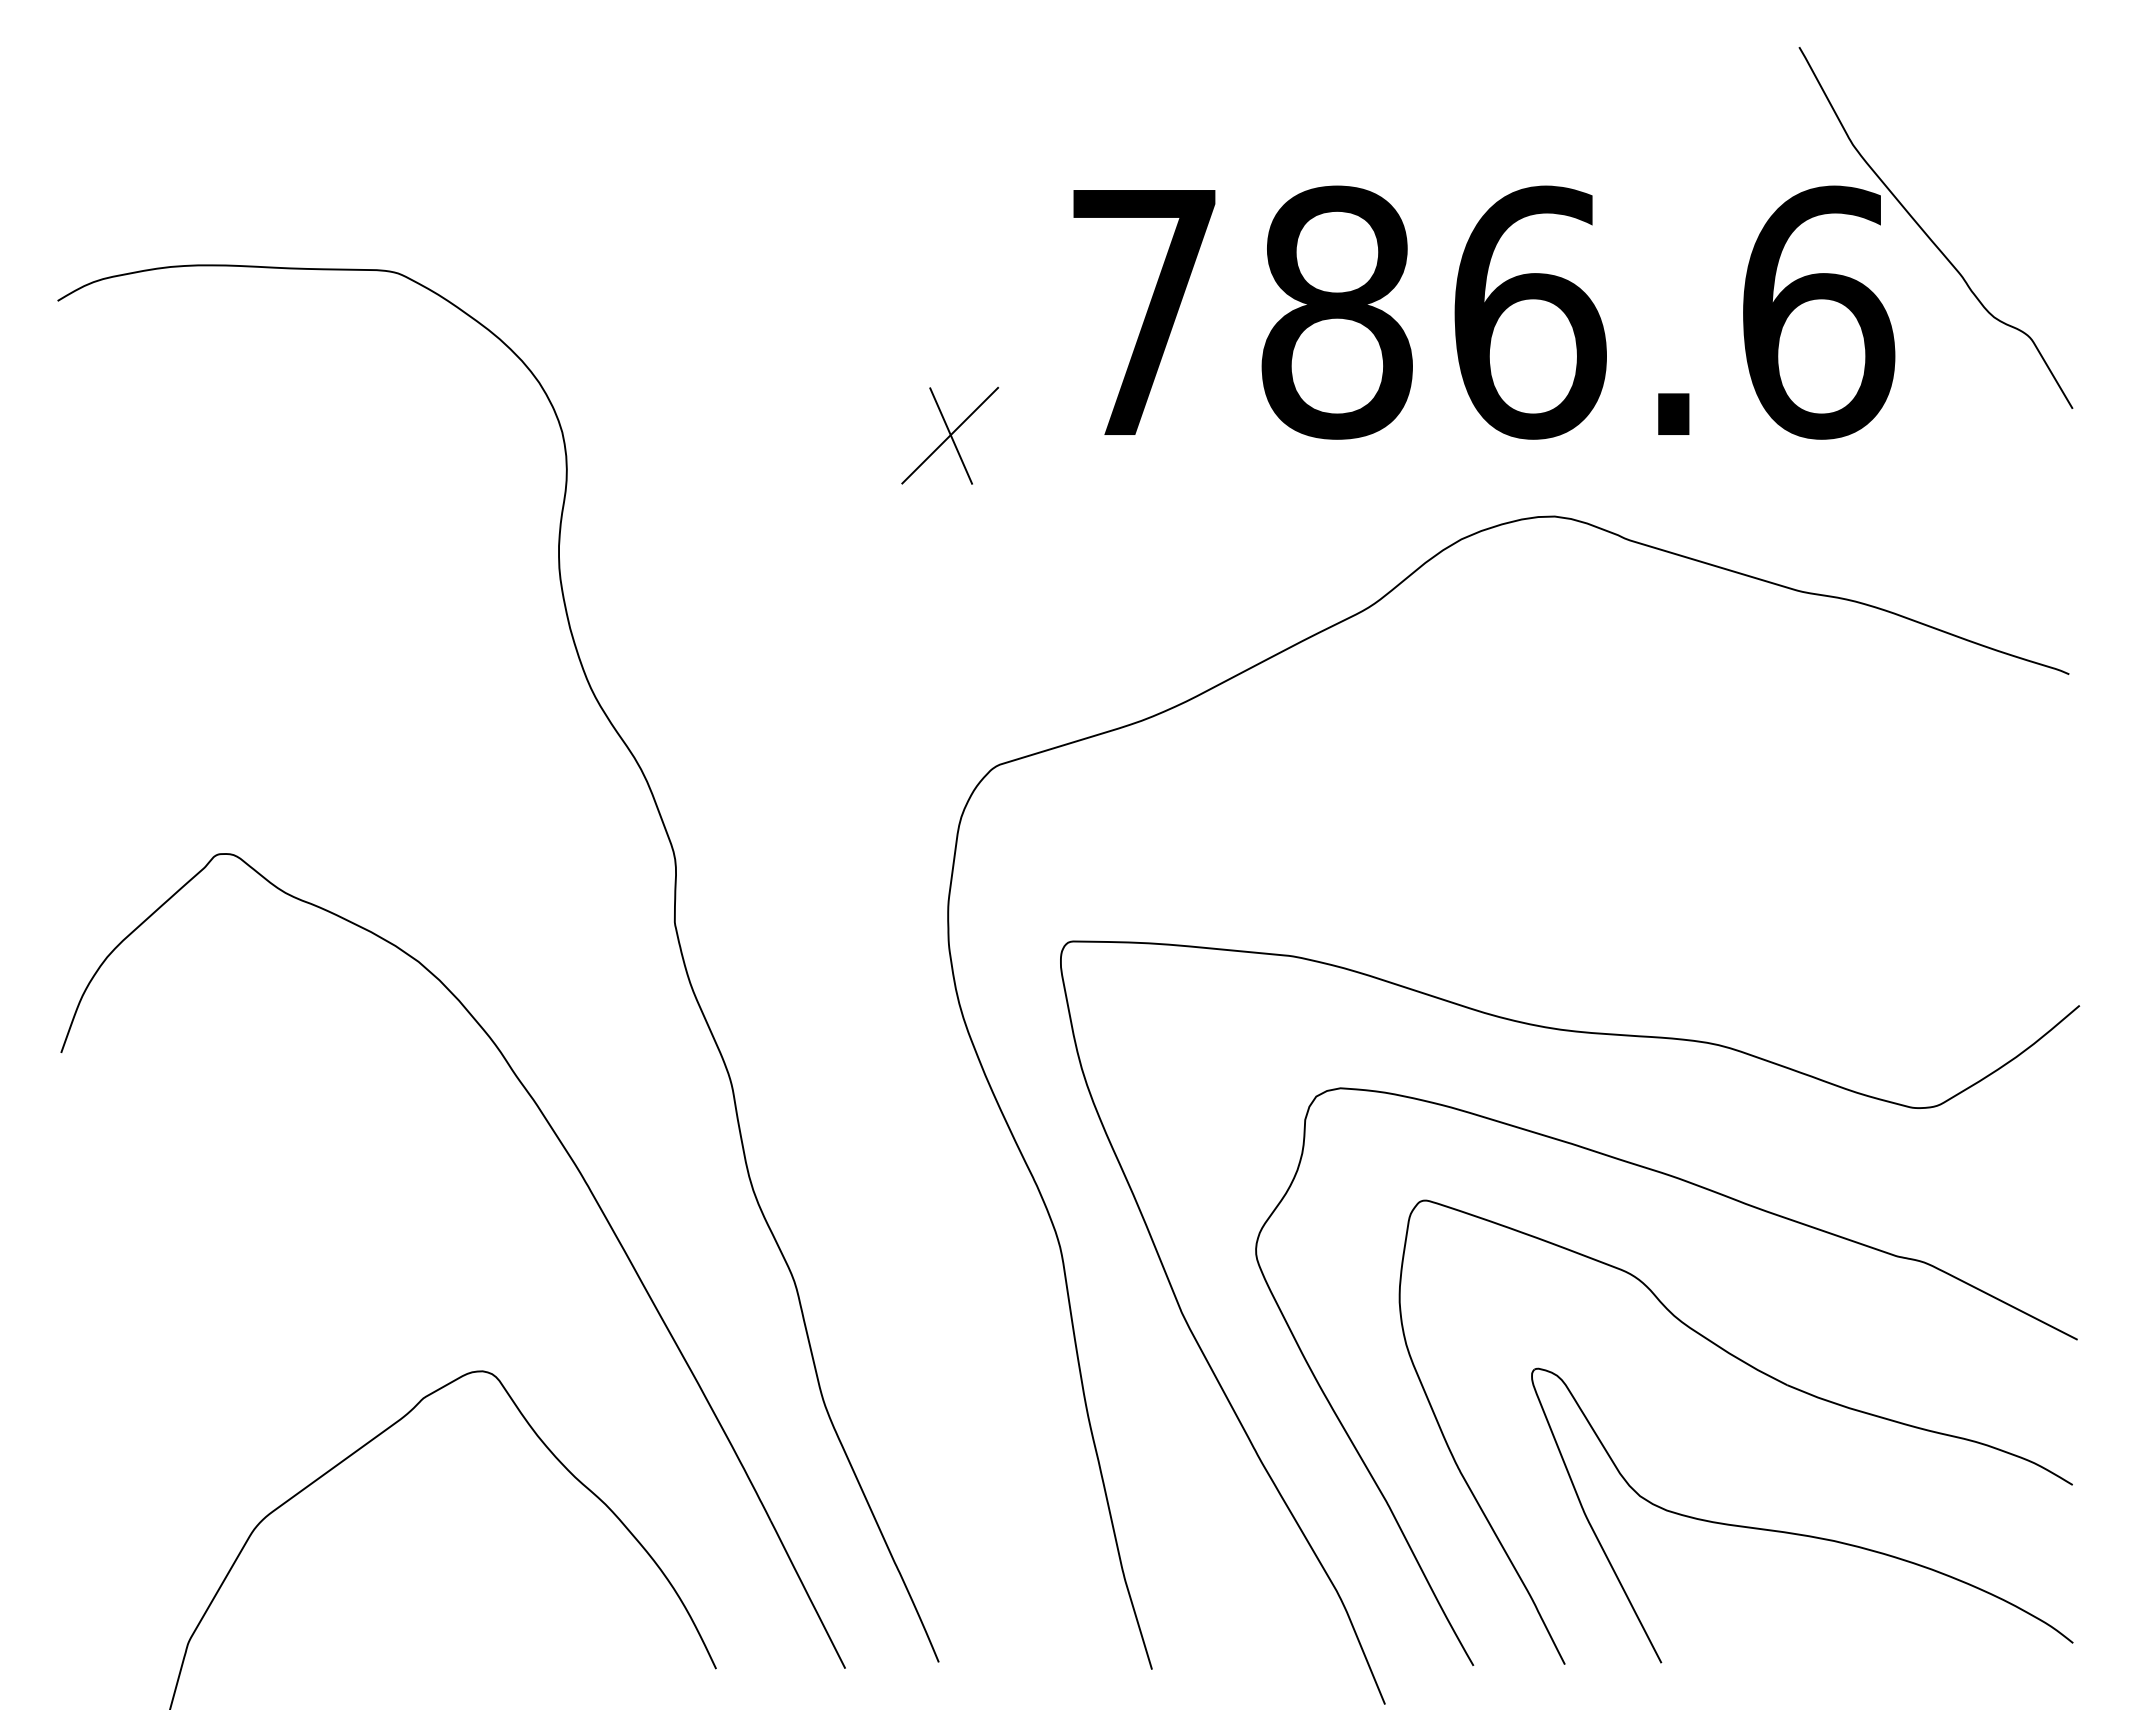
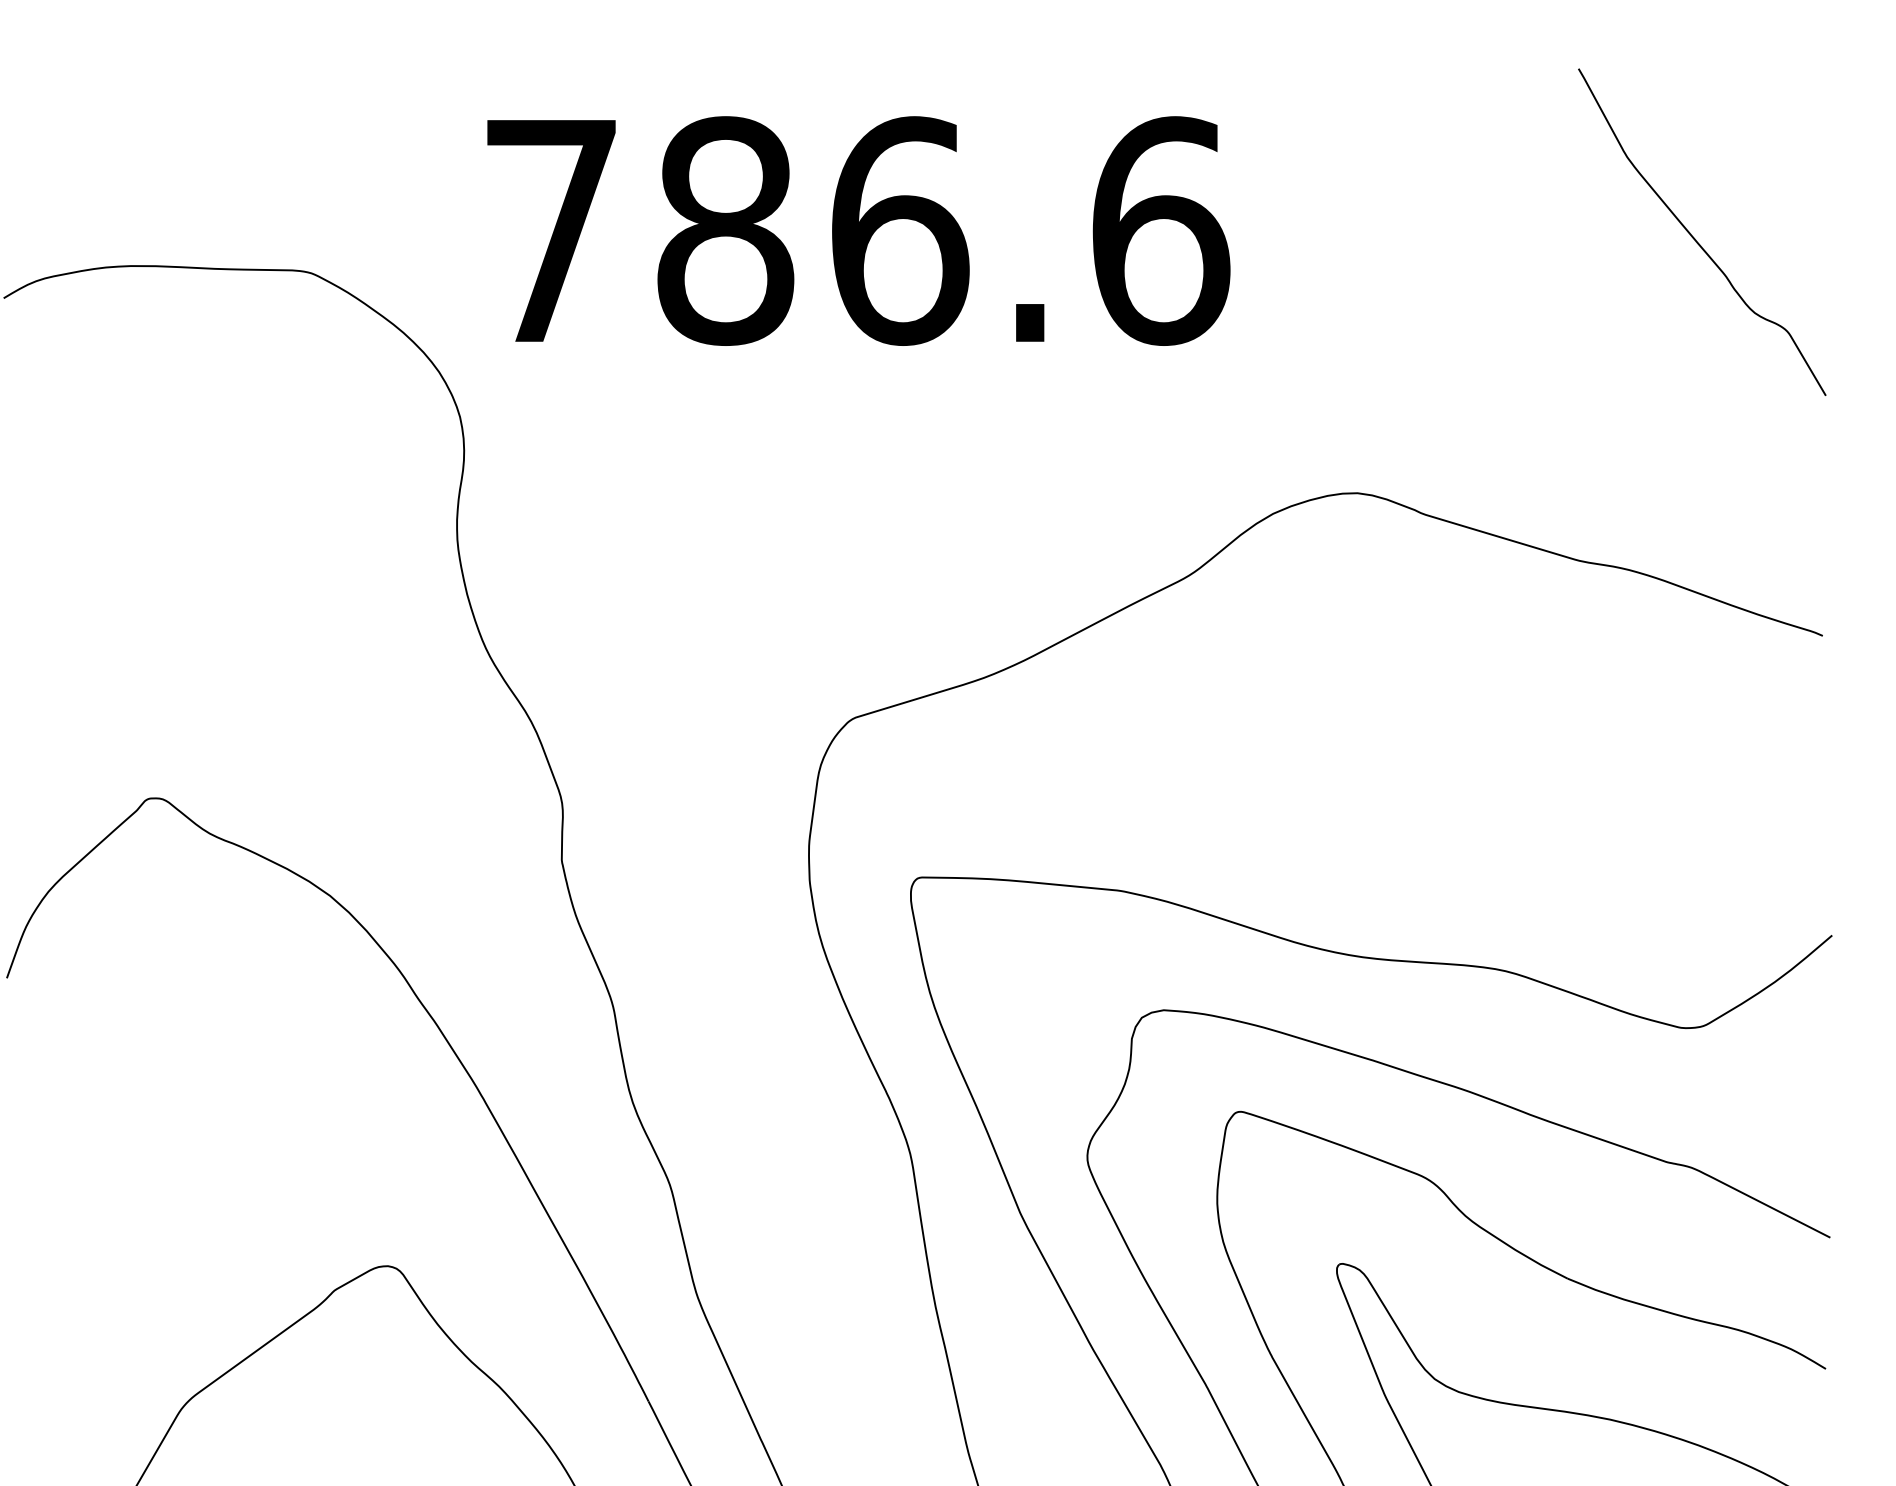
text: (1484, 312) -> (859, 230), moved
part: (950, 435) -> (811, 419), removed

